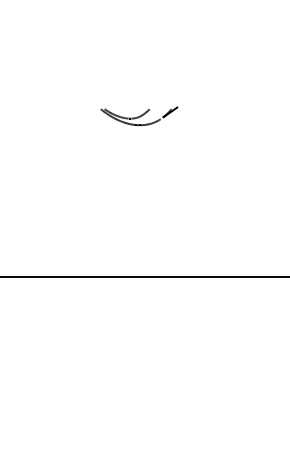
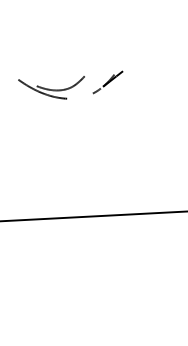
part: (139, 115) -> (71, 85), size x1.67

